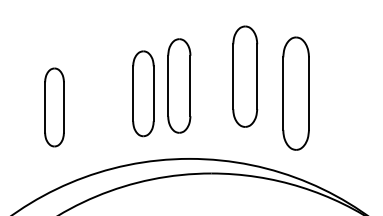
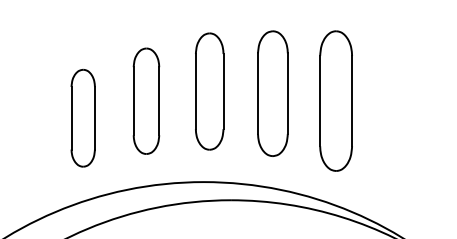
part: (245, 76) -> (273, 93), moved
part: (179, 85) -> (209, 90), moved
part: (54, 107) -> (83, 118), moved

